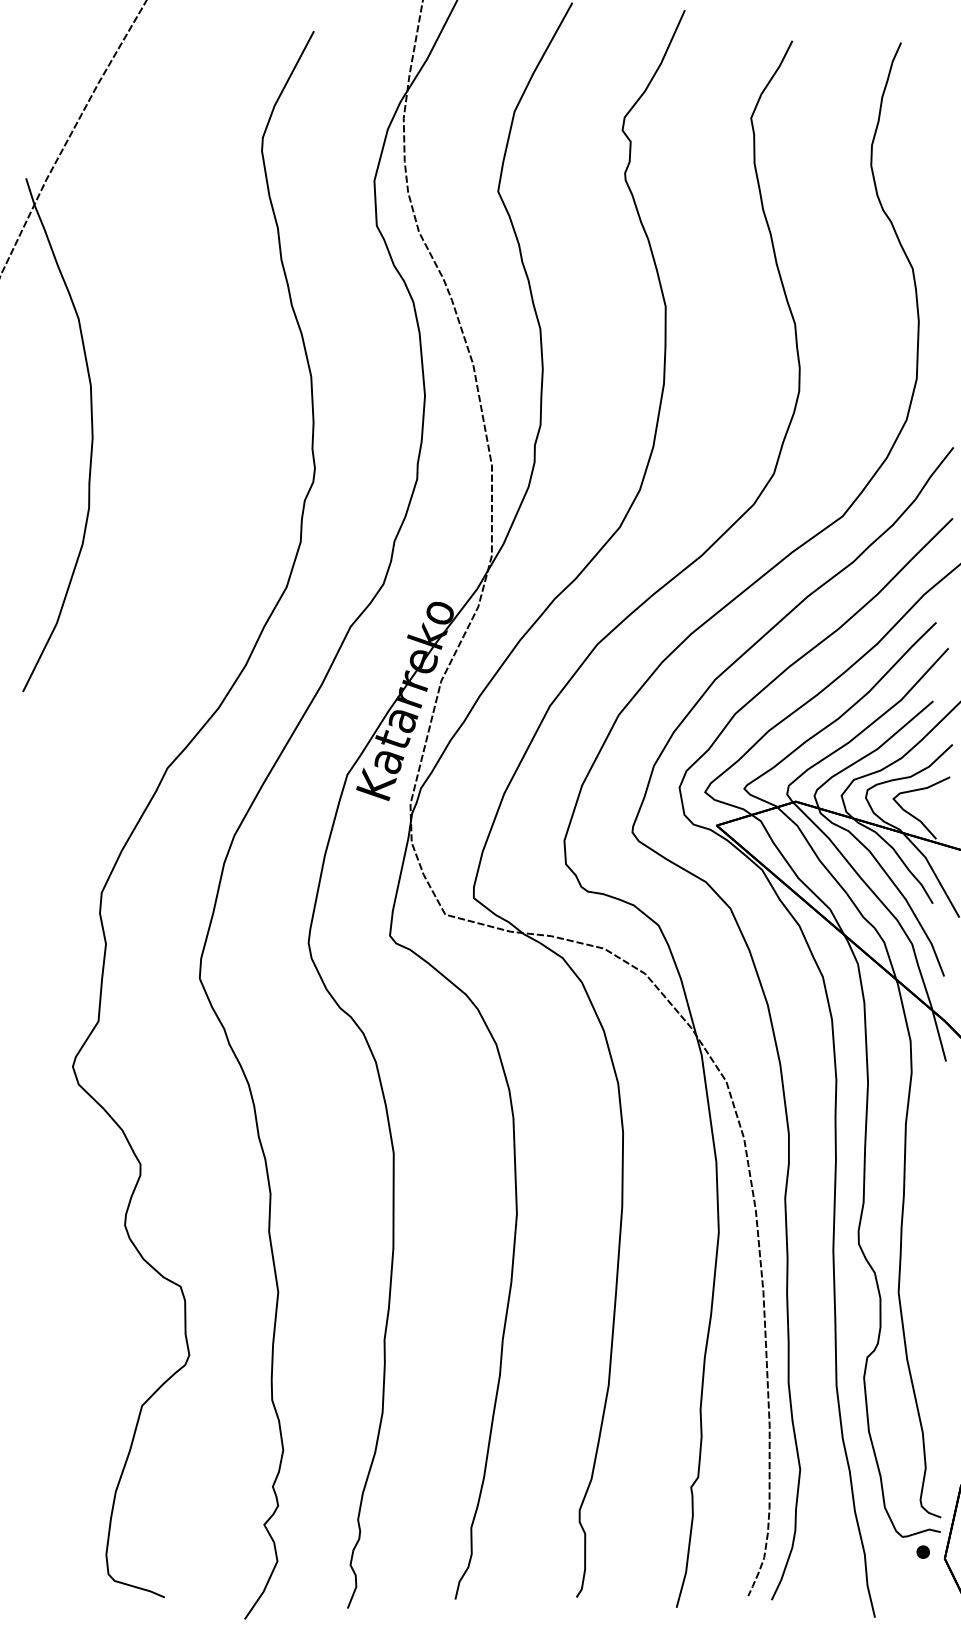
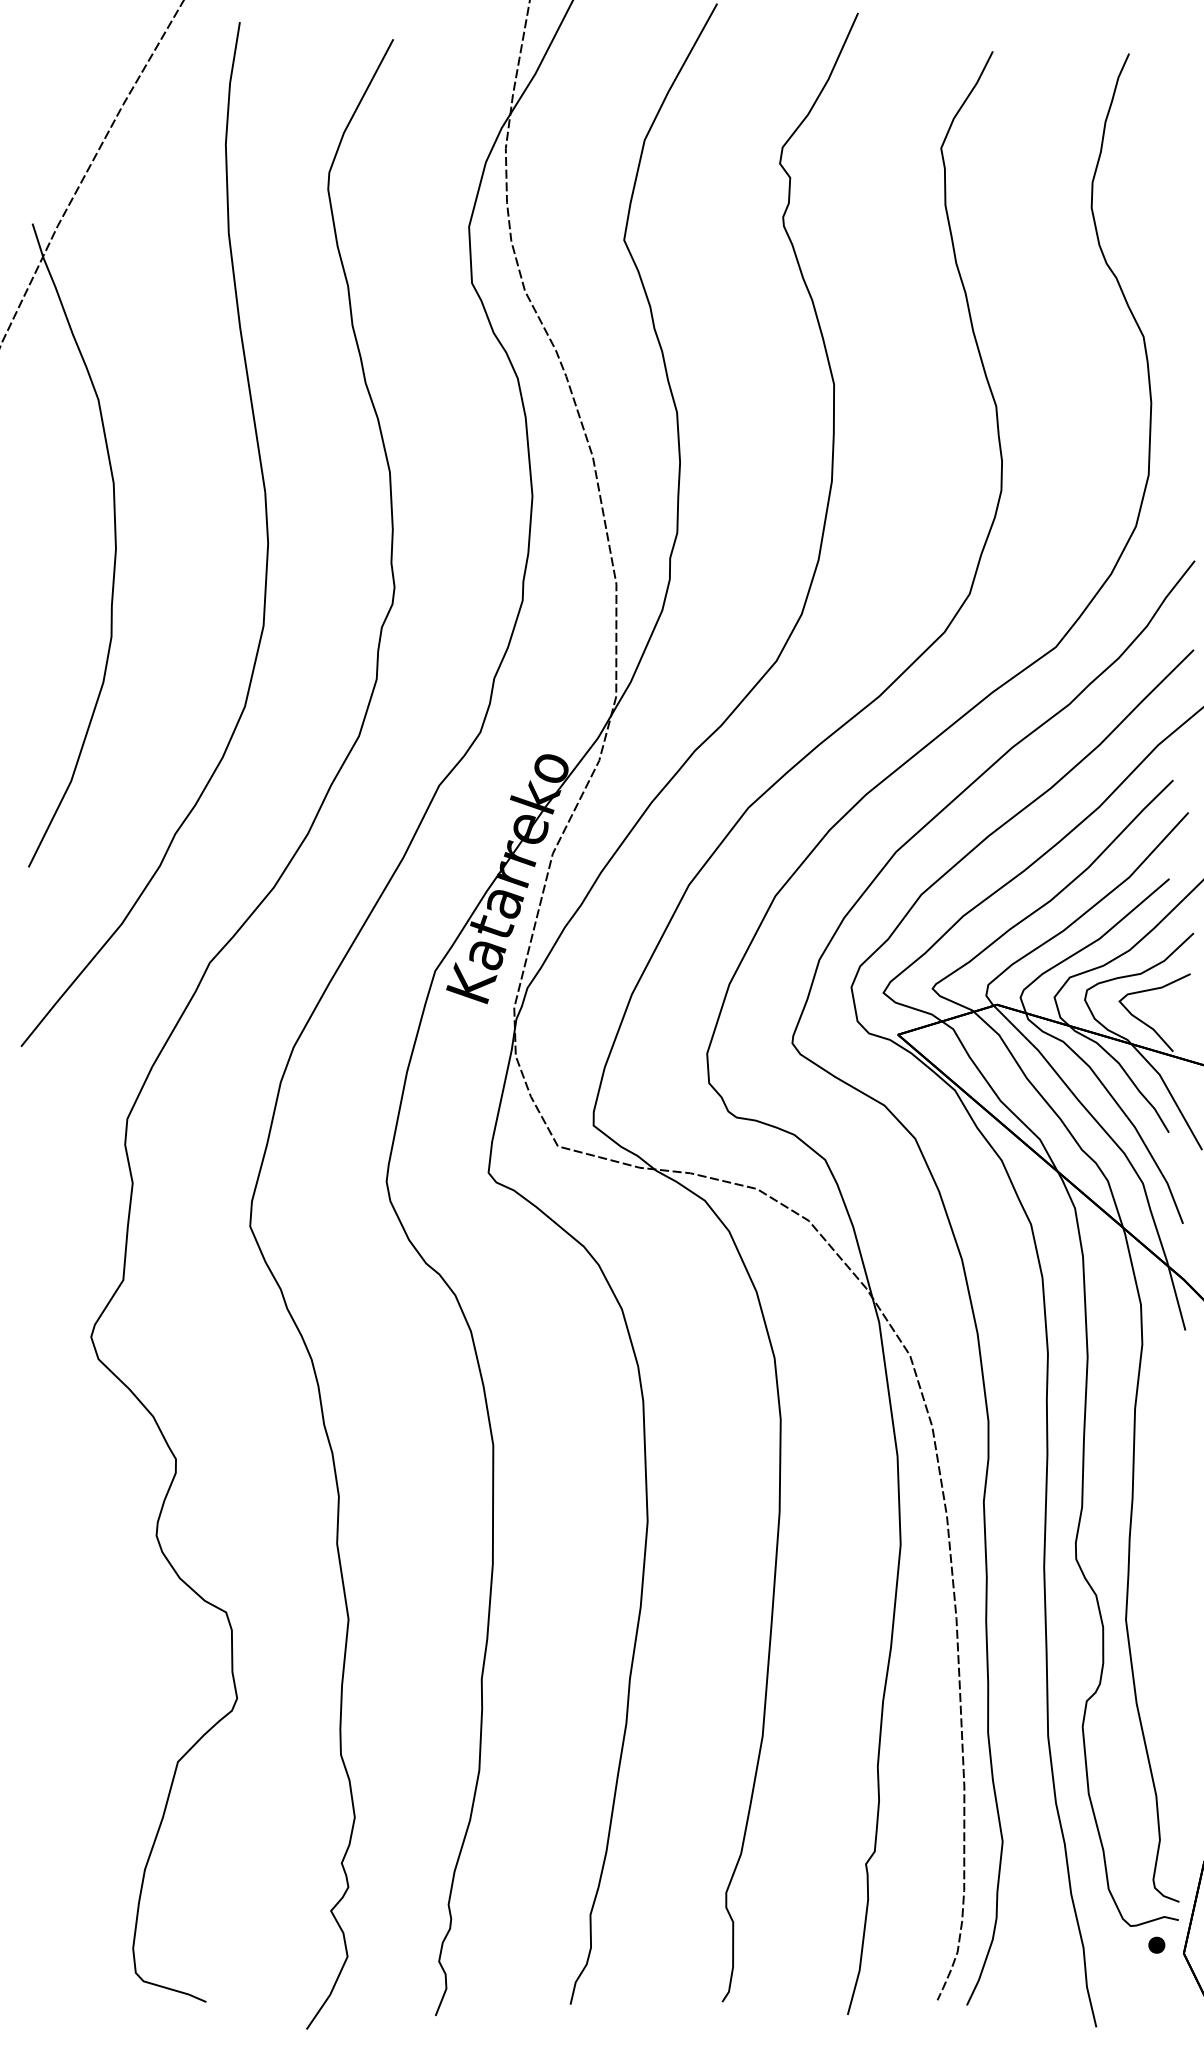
curve: (211, 414) -> (265, 519), added

